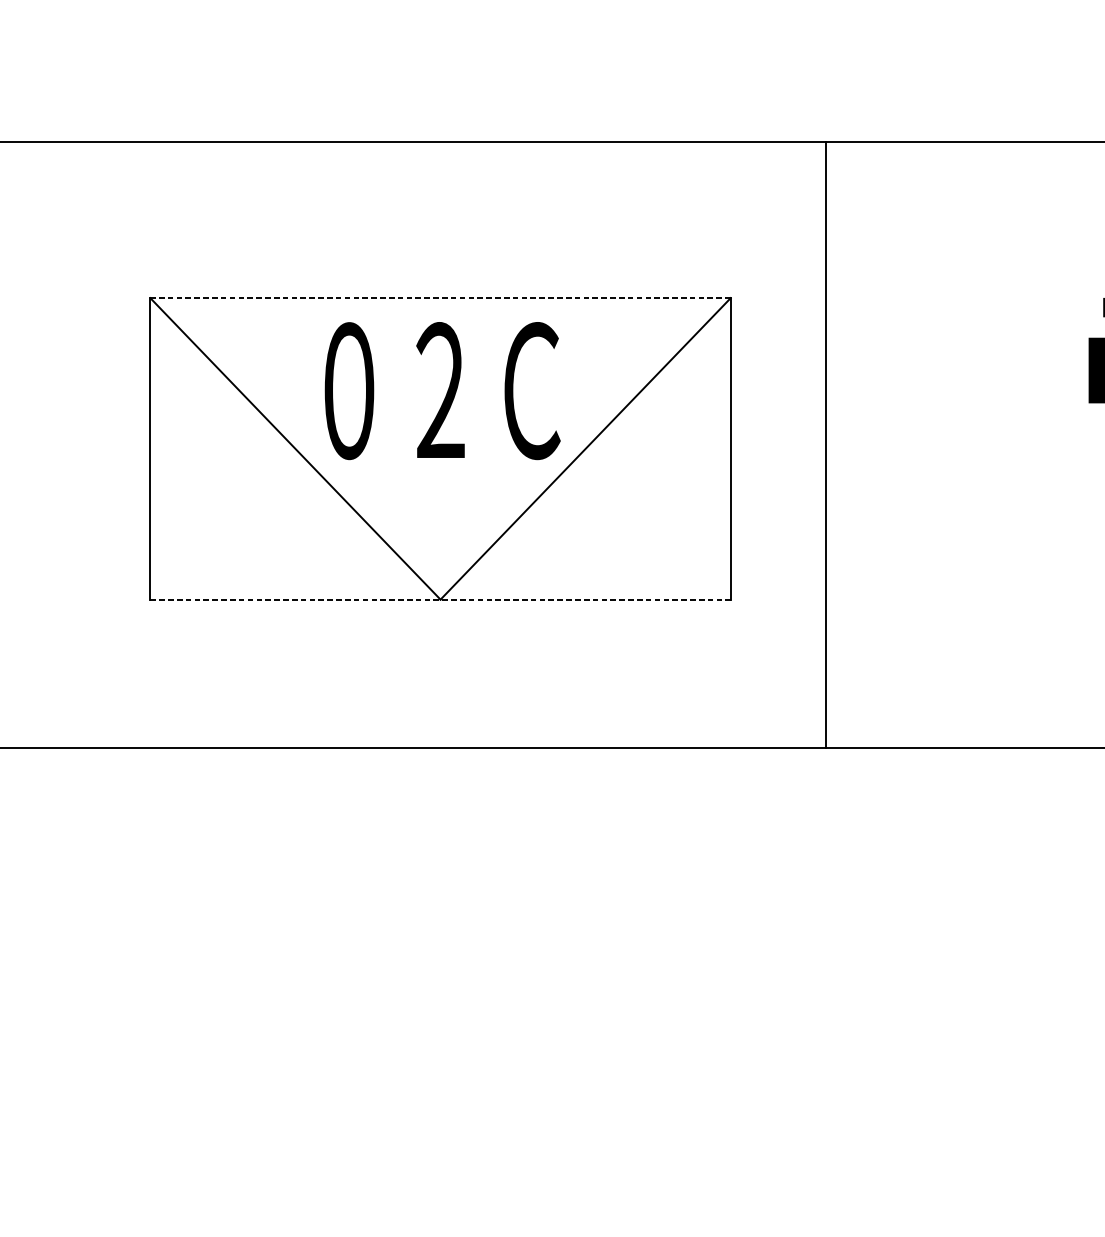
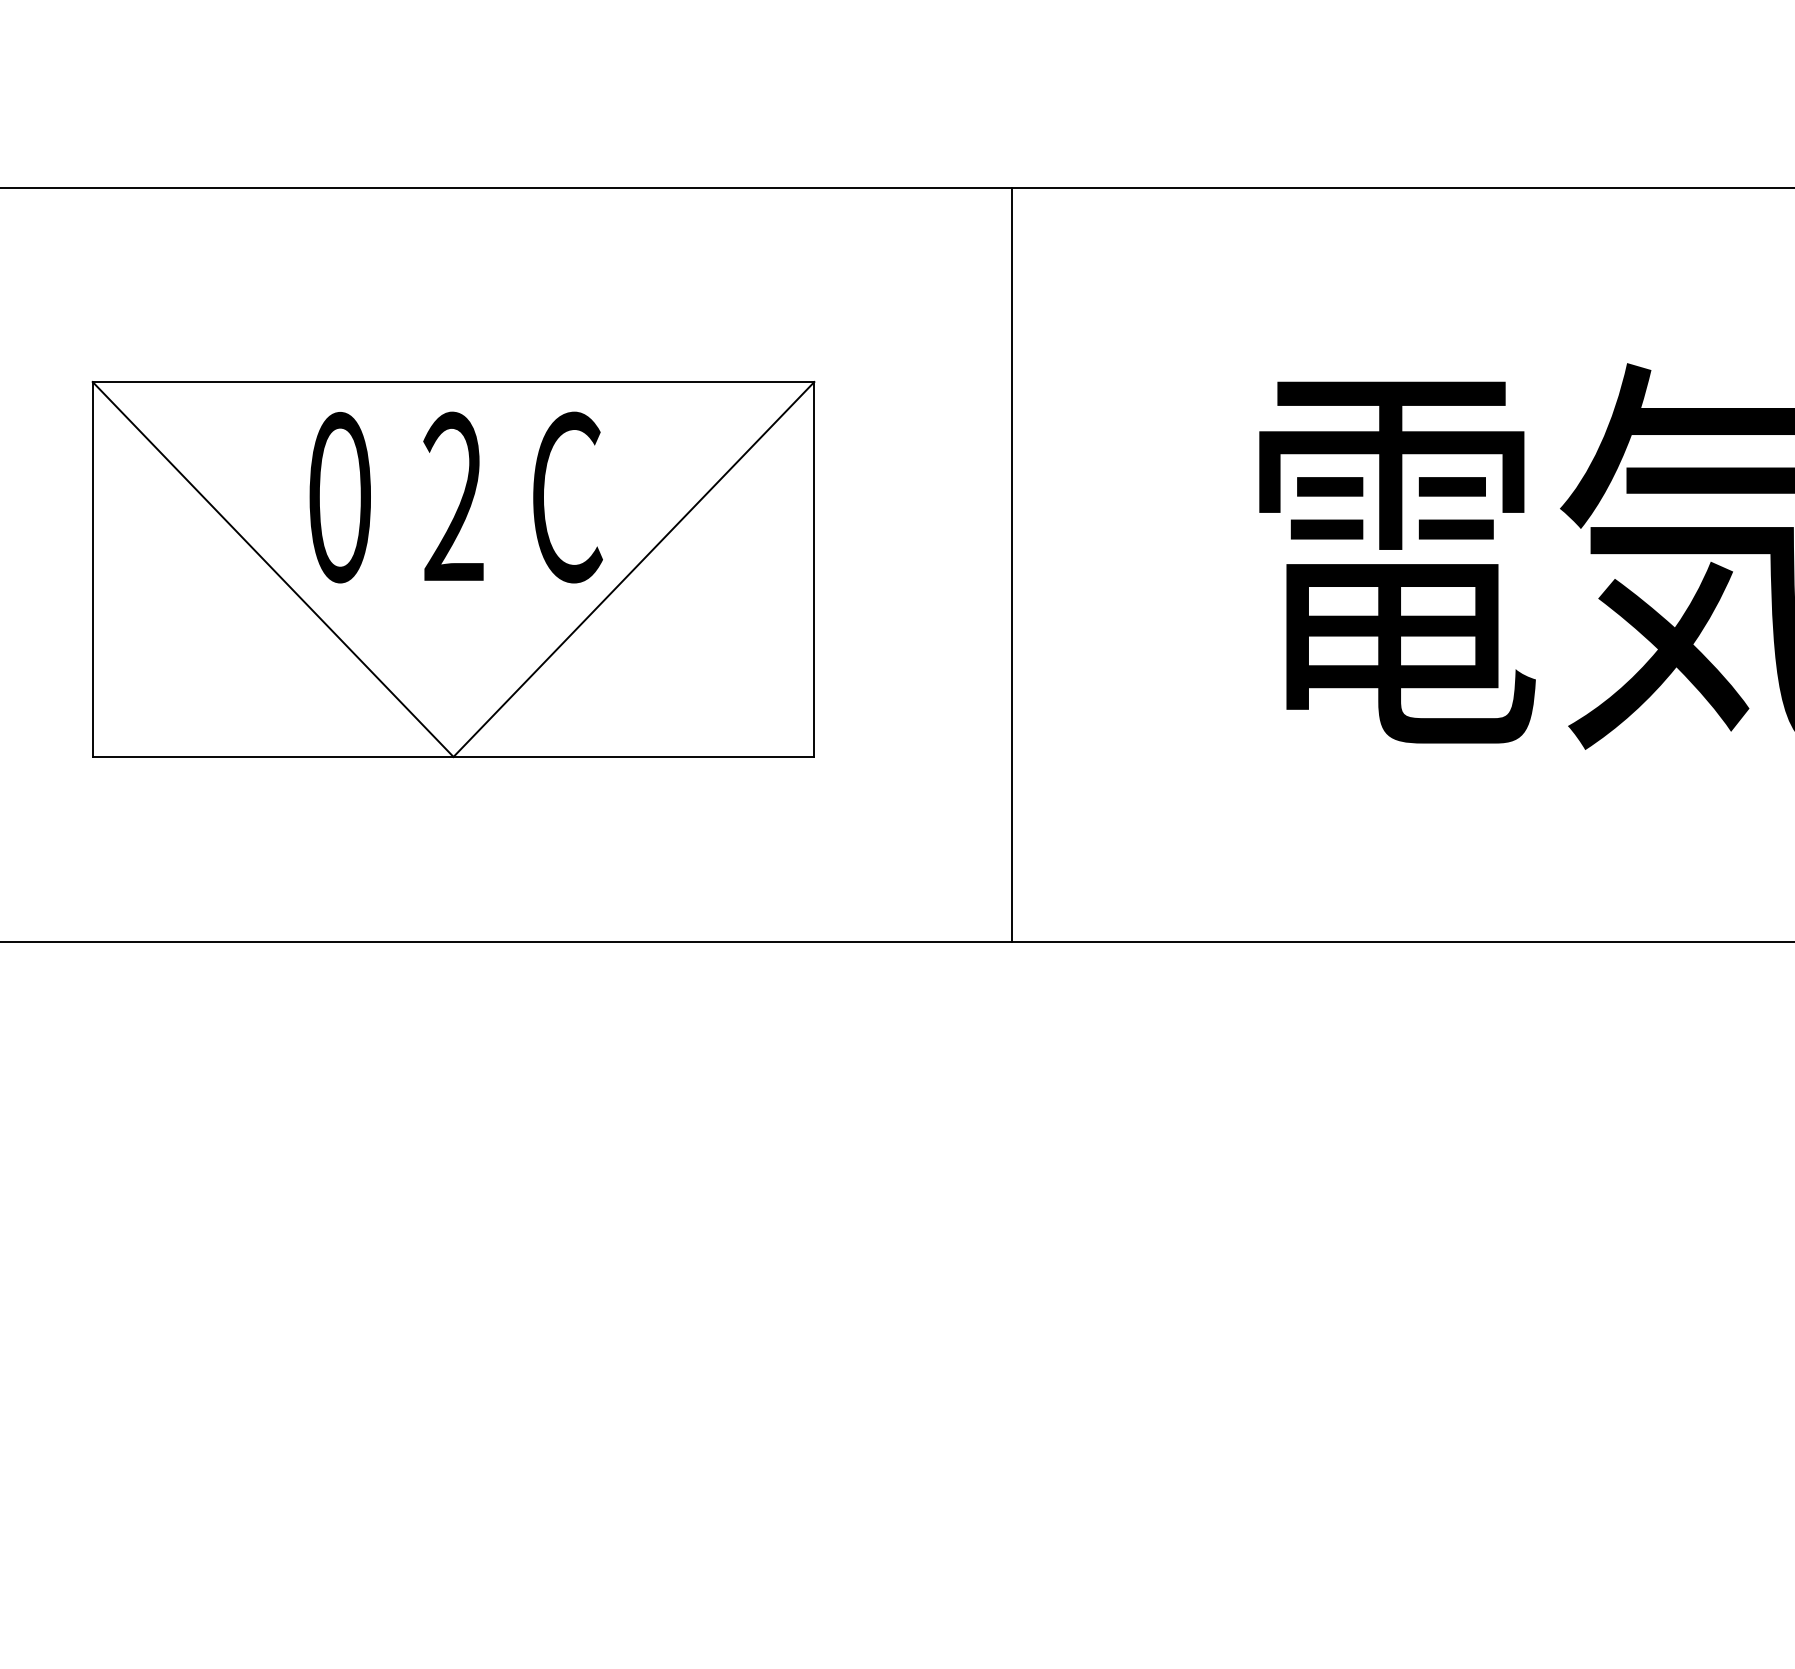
line: (440, 298) -> (453, 382), dashed -> solid
line: (825, 444) -> (1012, 564), moved
line: (440, 599) -> (453, 756), dashed -> solid

